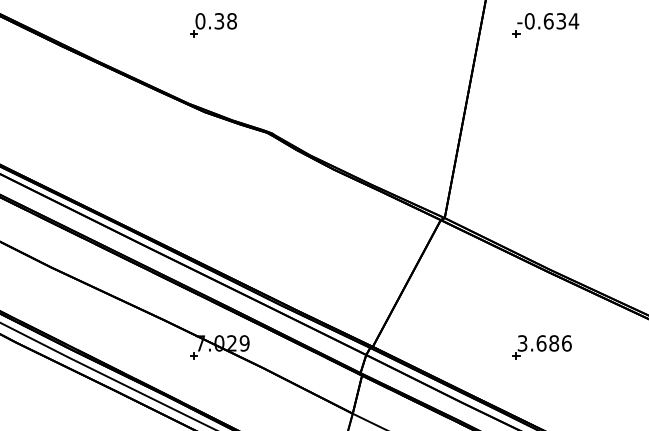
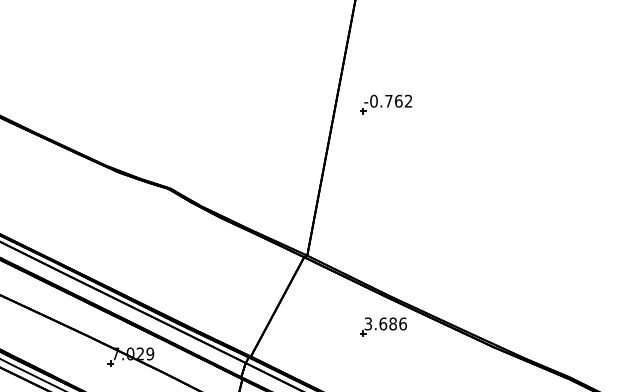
text: (561, 20) -> (398, 100), -0.634 -> -0.762
part: (213, 25) -> (125, 104), removed
part: (541, 346) -> (383, 326), moved

